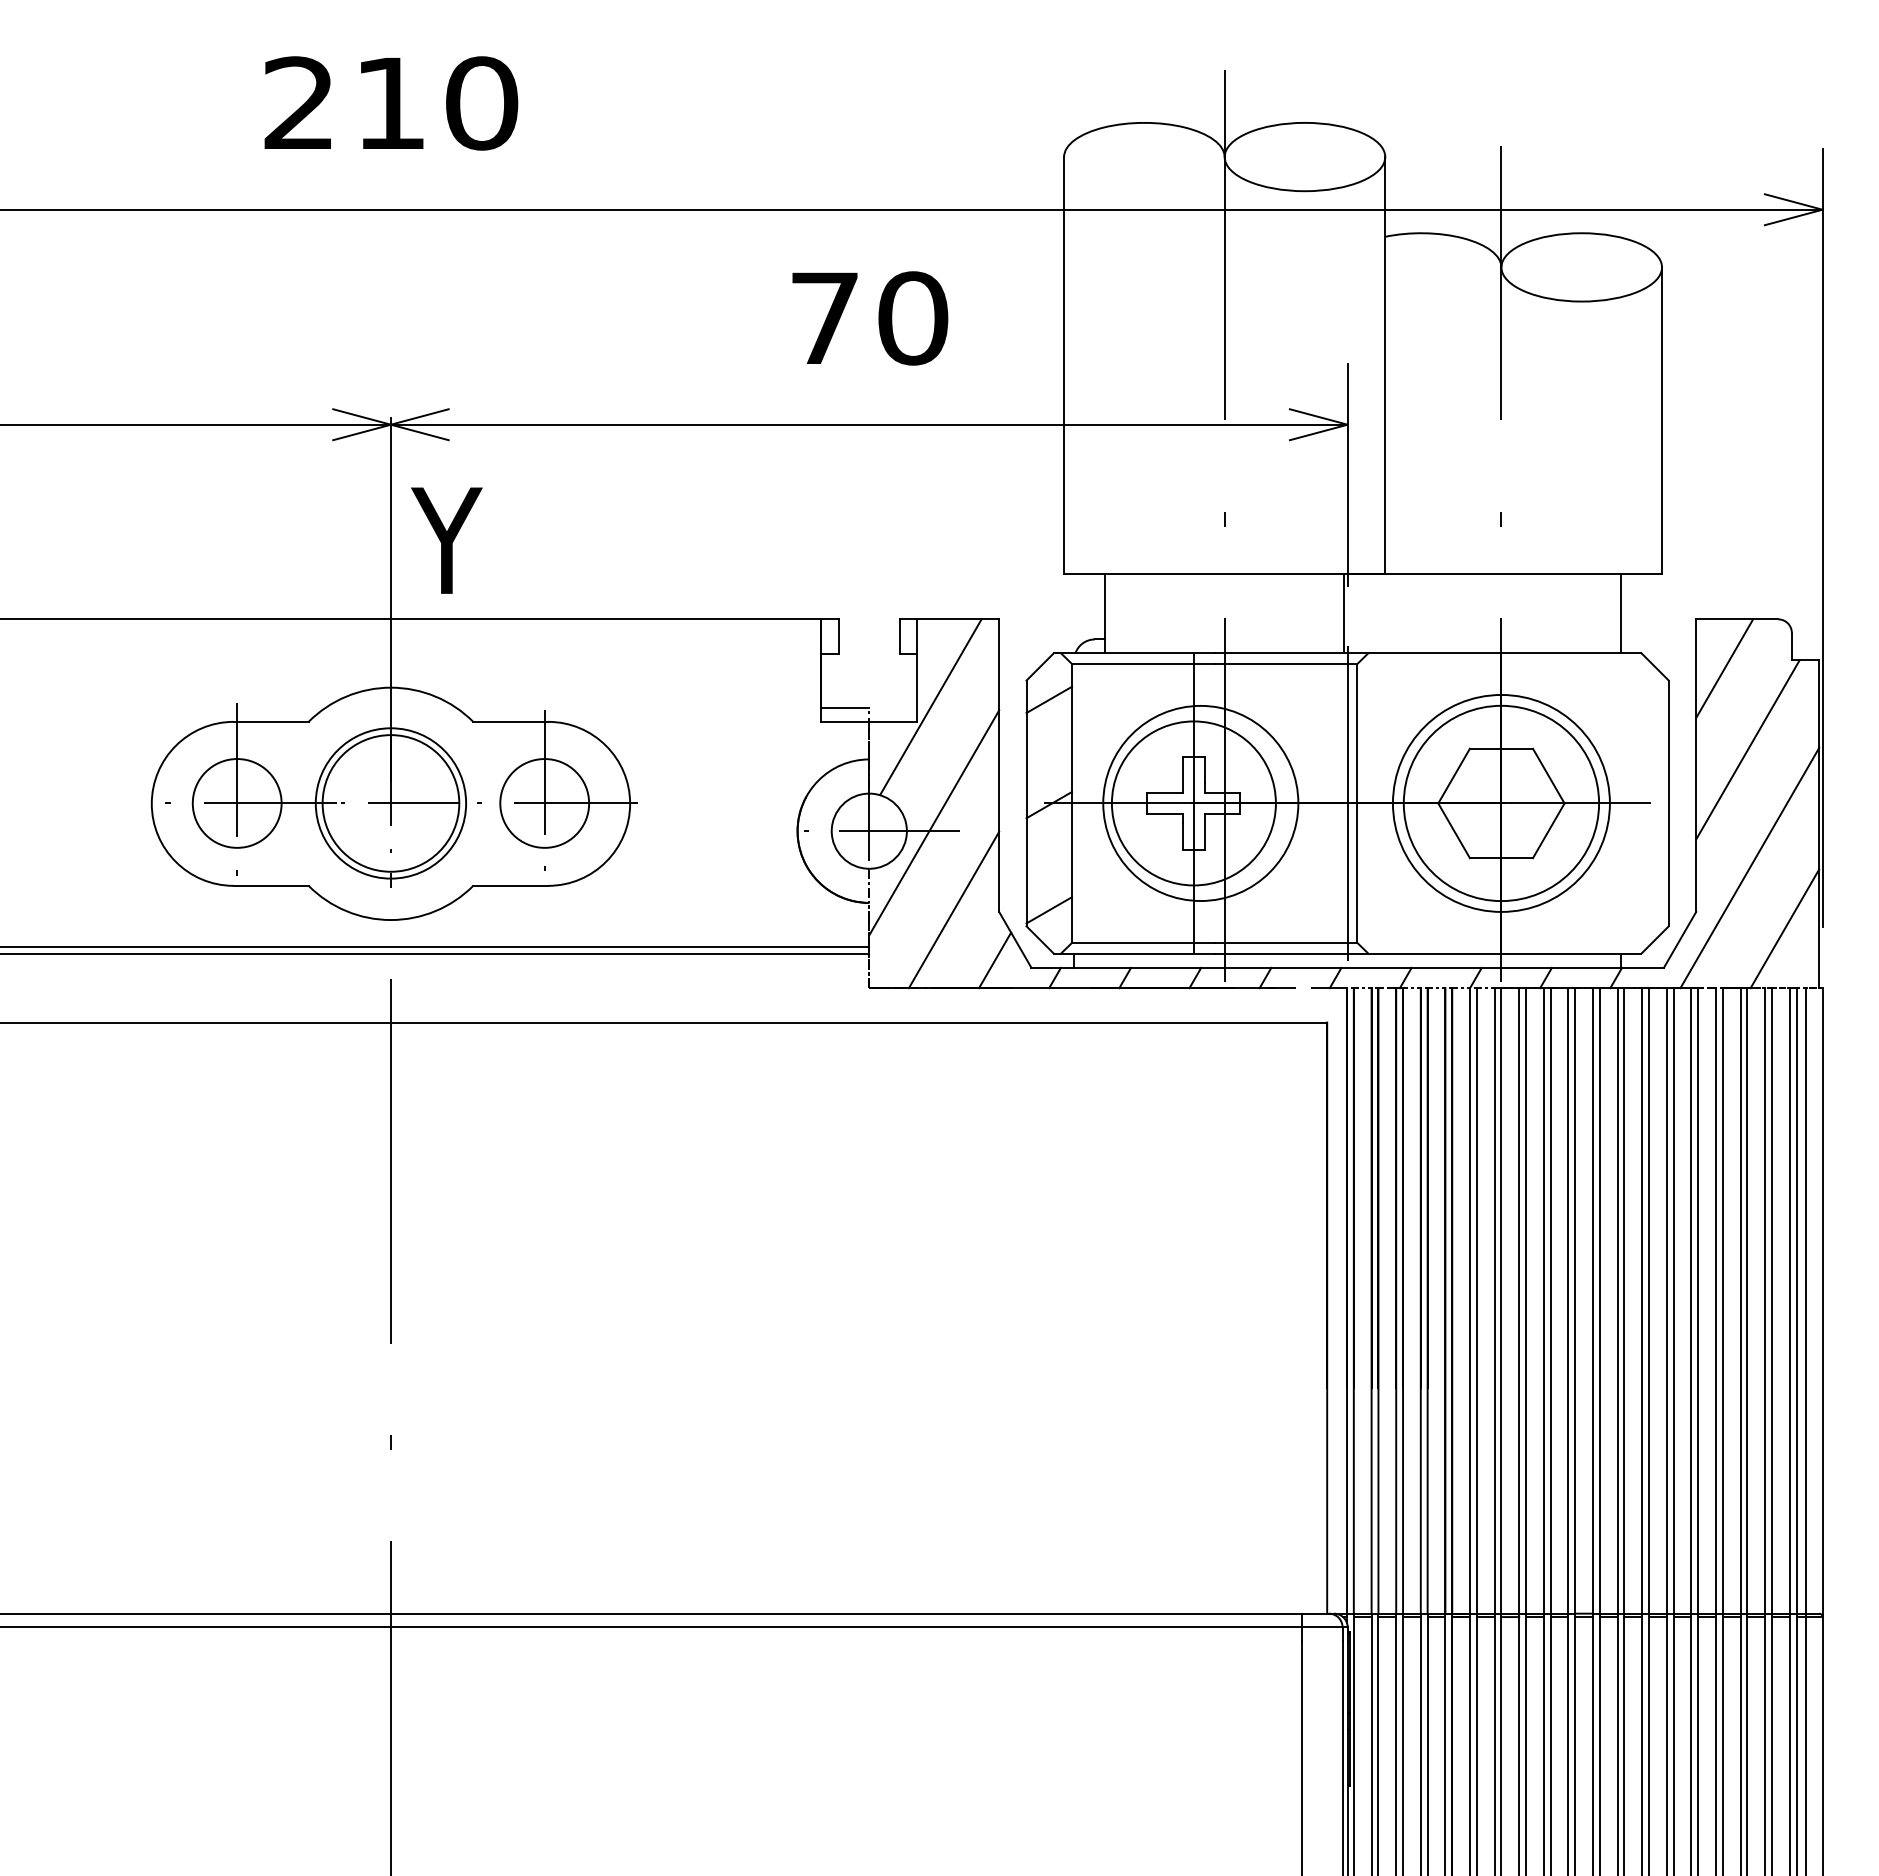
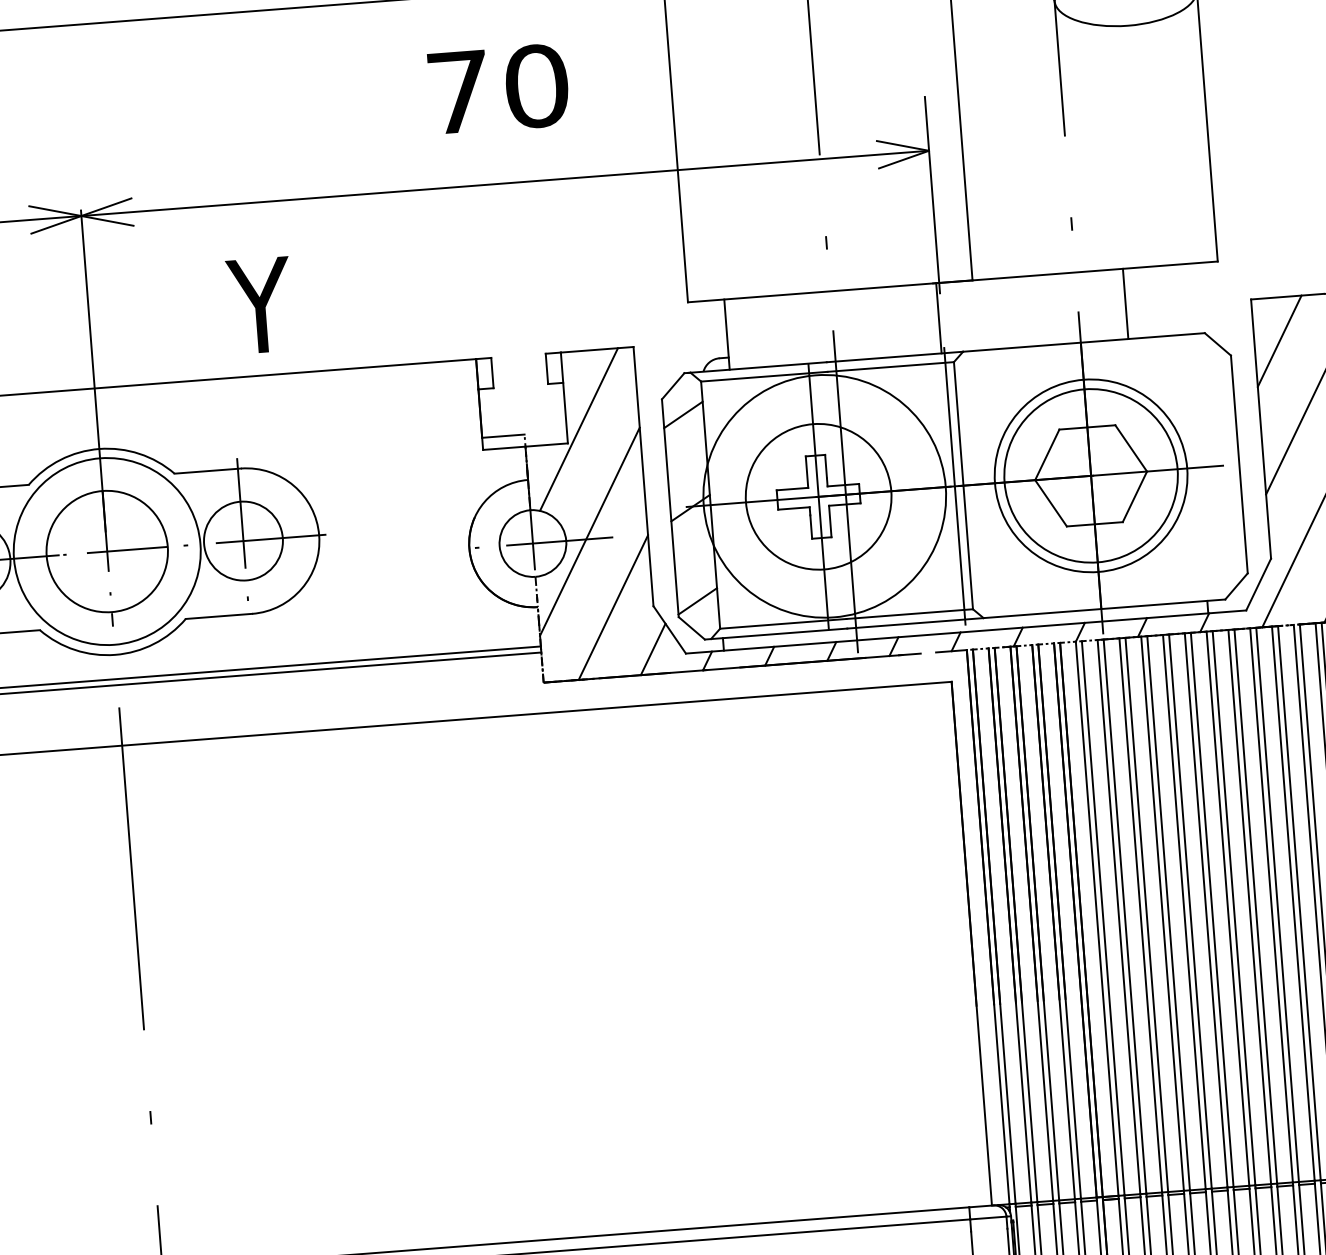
text: (446, 540) -> (259, 305), moved
line: (1621, 613) -> (1126, 303), moved
circle: (390, 803) -> (106, 551), size x1.4
circle: (1200, 803) -> (824, 496), size x1.4

